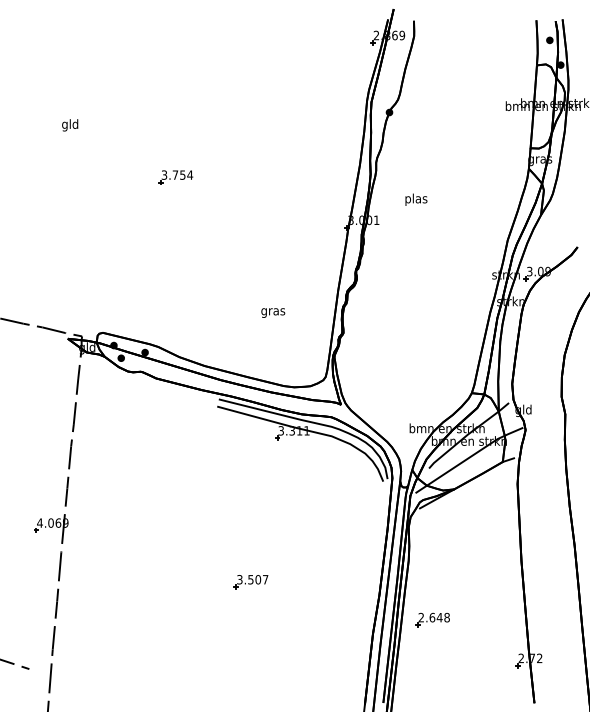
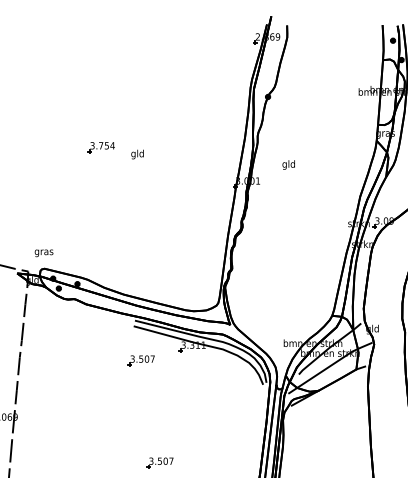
text: (70, 125) -> (137, 154), moved
text: (416, 199) -> (289, 164), plas -> gld
text: (273, 312) -> (44, 252), moved
part: (226, 451) -> (140, 361), added

